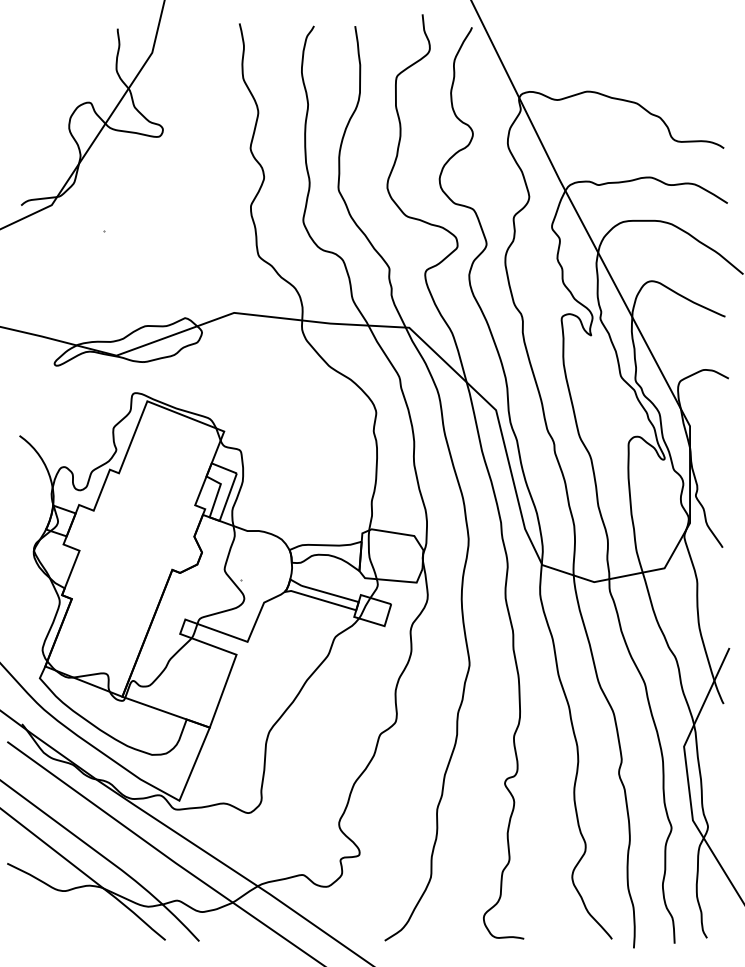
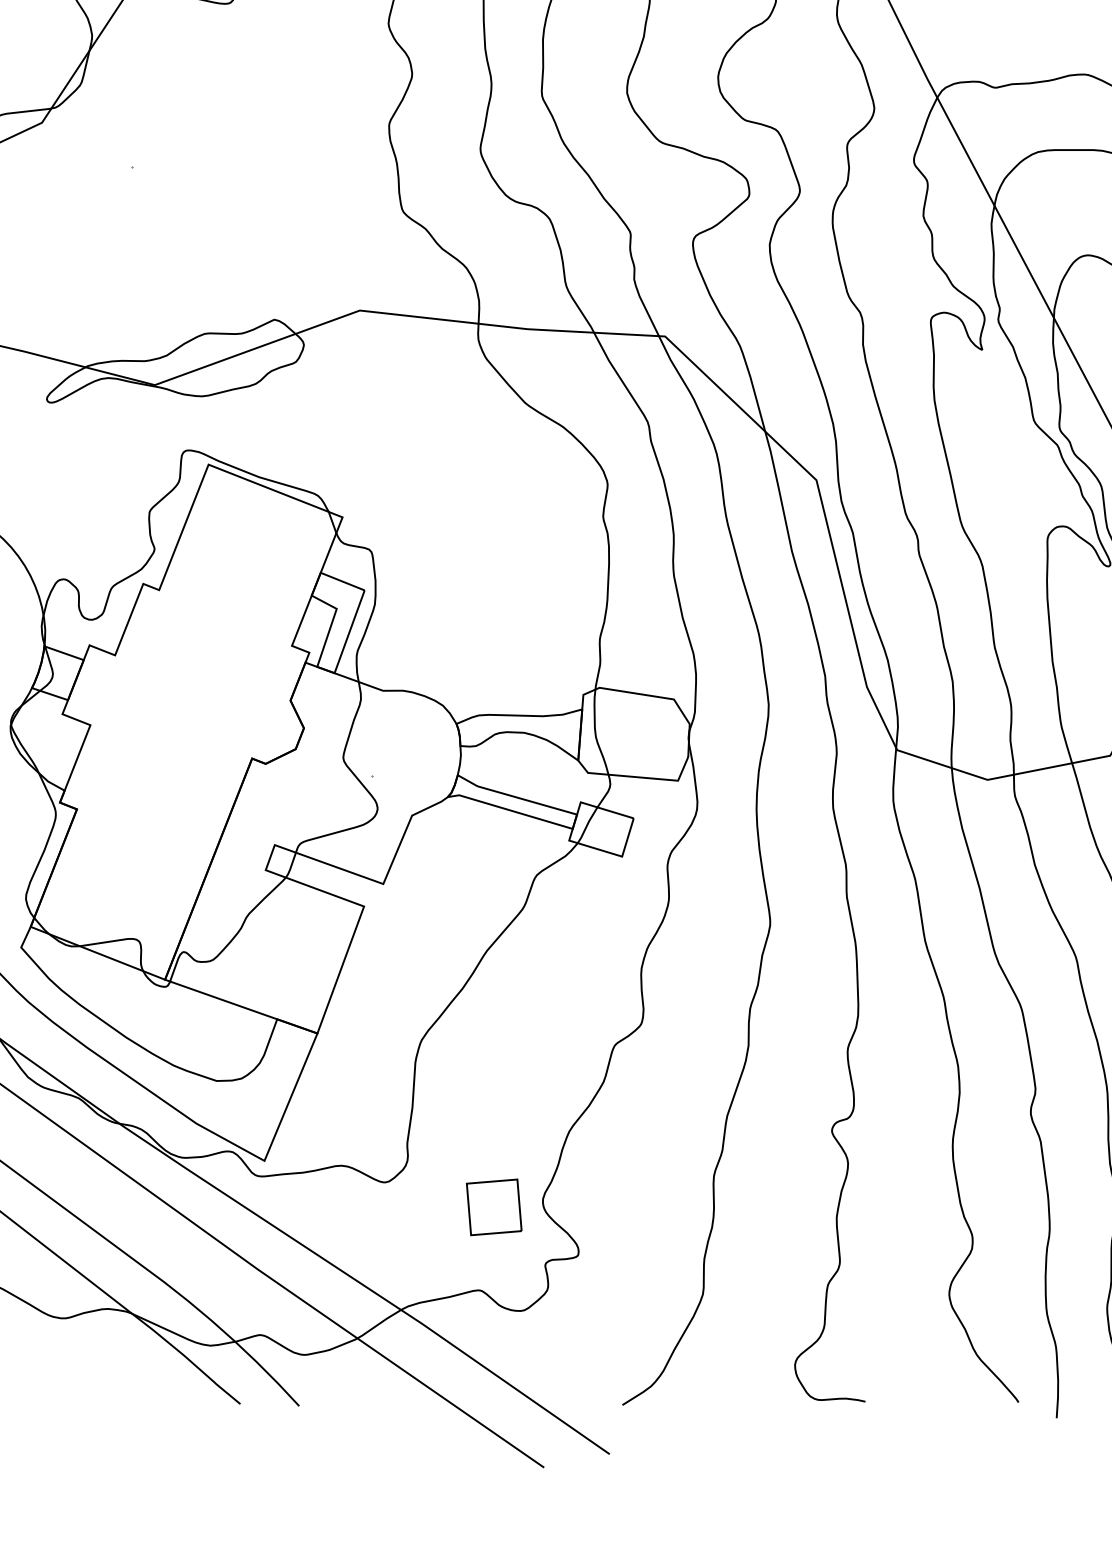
part: (310, 827) -> (492, 1207), added

